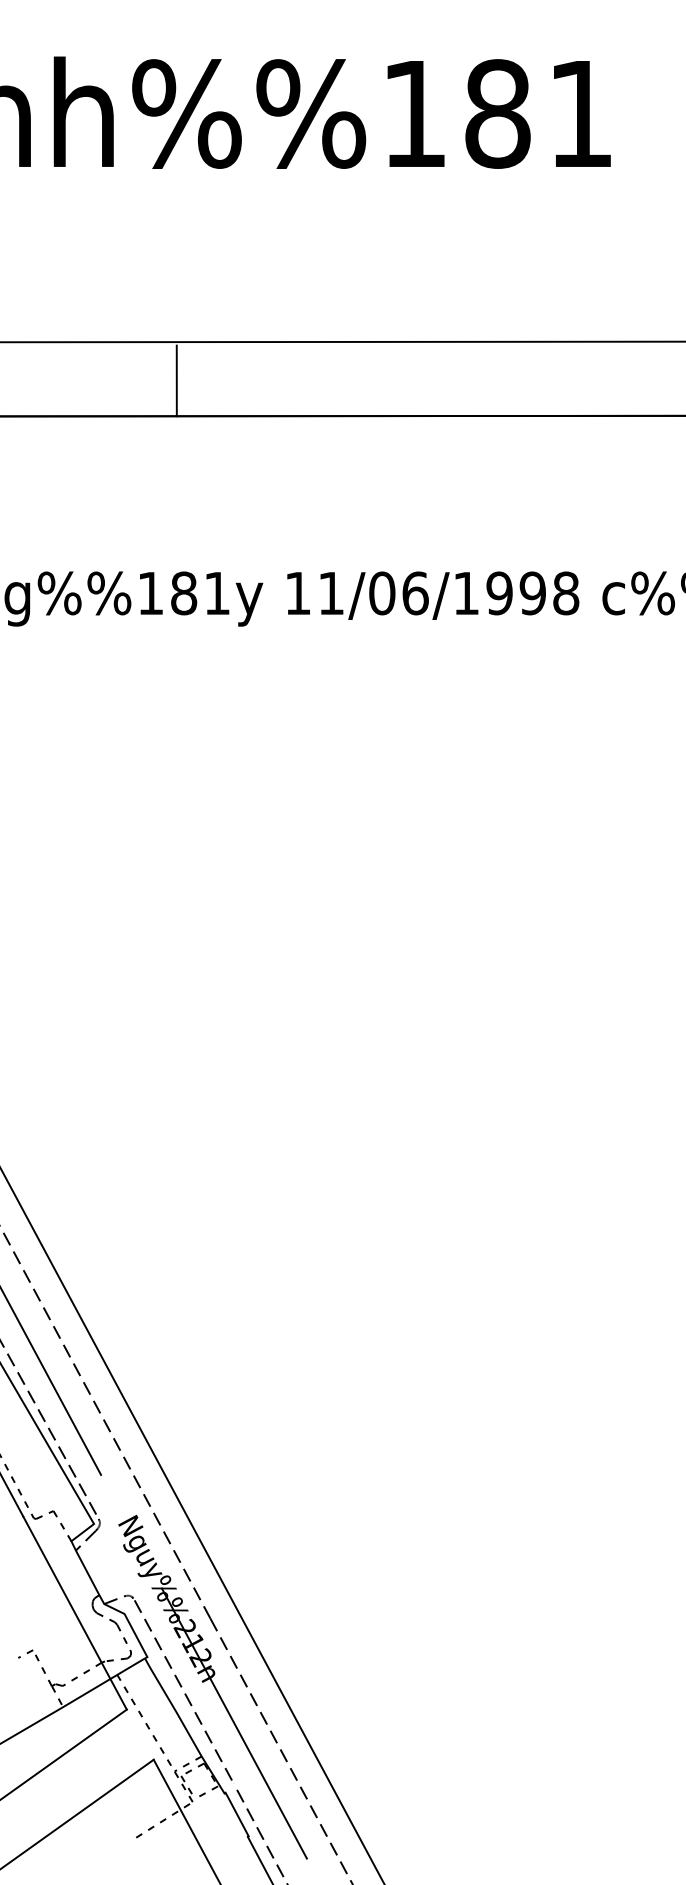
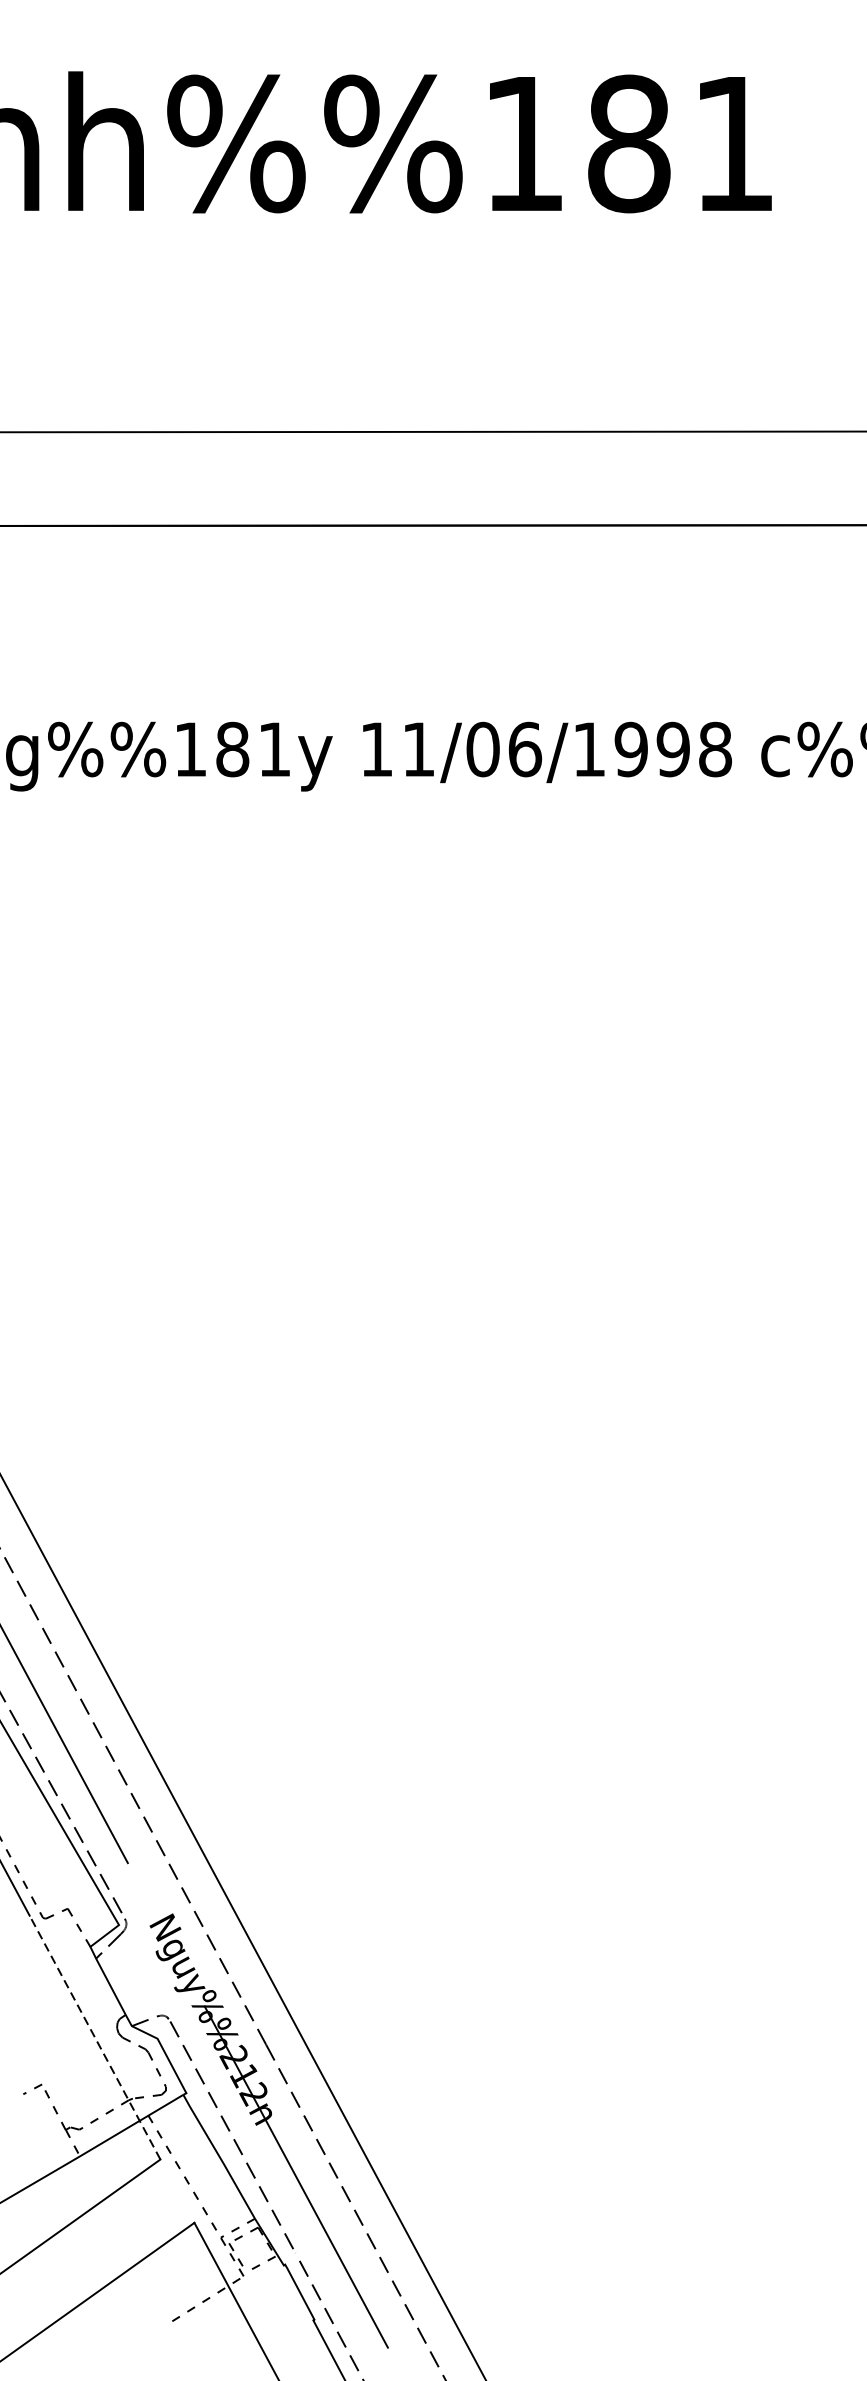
line: (176, 380) -> (223, 480), removed
line: (75, 1613) -> (95, 2038), solid -> dashed

